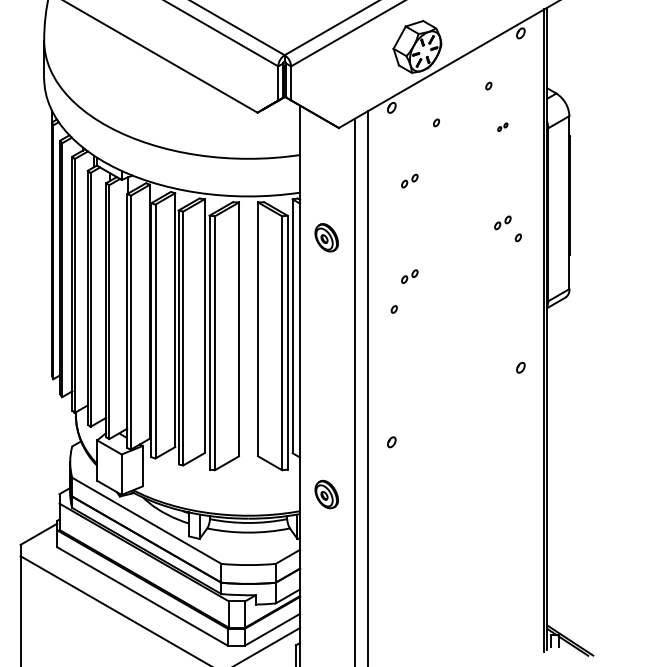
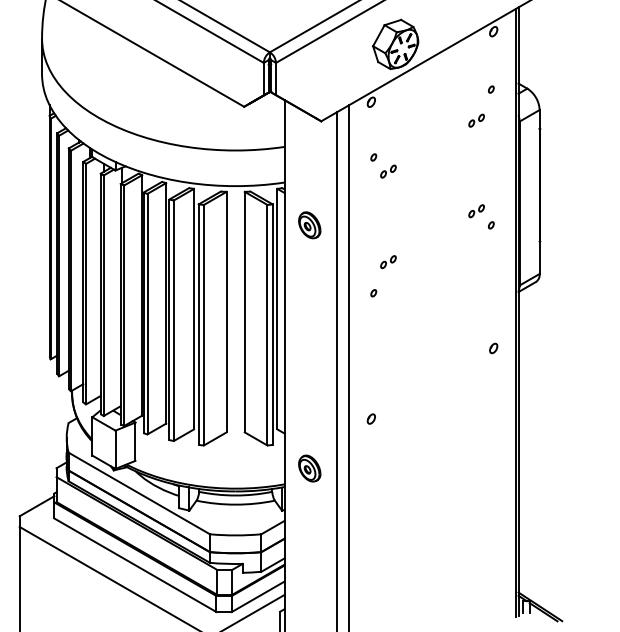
part: (489, 85) -> (491, 89), moved
part: (436, 122) -> (373, 157), moved
part: (502, 127) -> (476, 120), size x1.67

